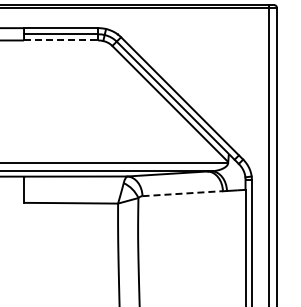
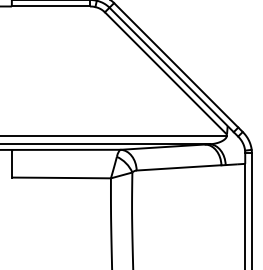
line: (61, 40) -> (51, 6), dashed -> solid
line: (183, 193) -> (179, 167), dashed -> solid

